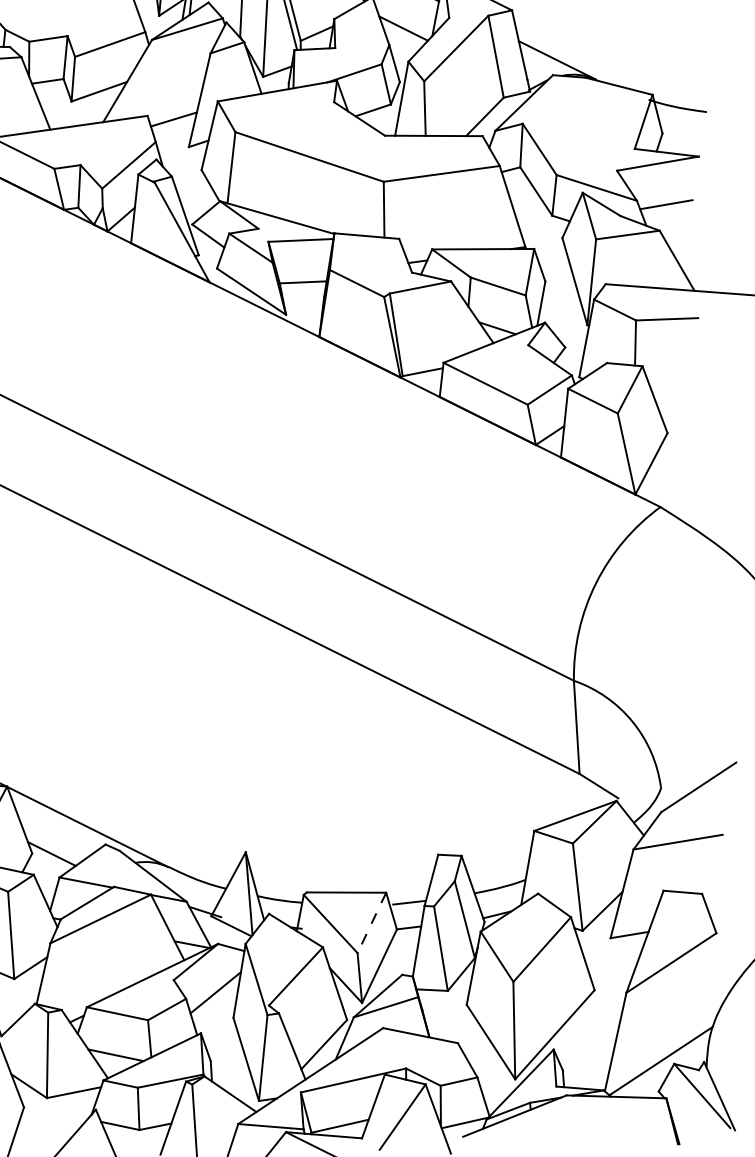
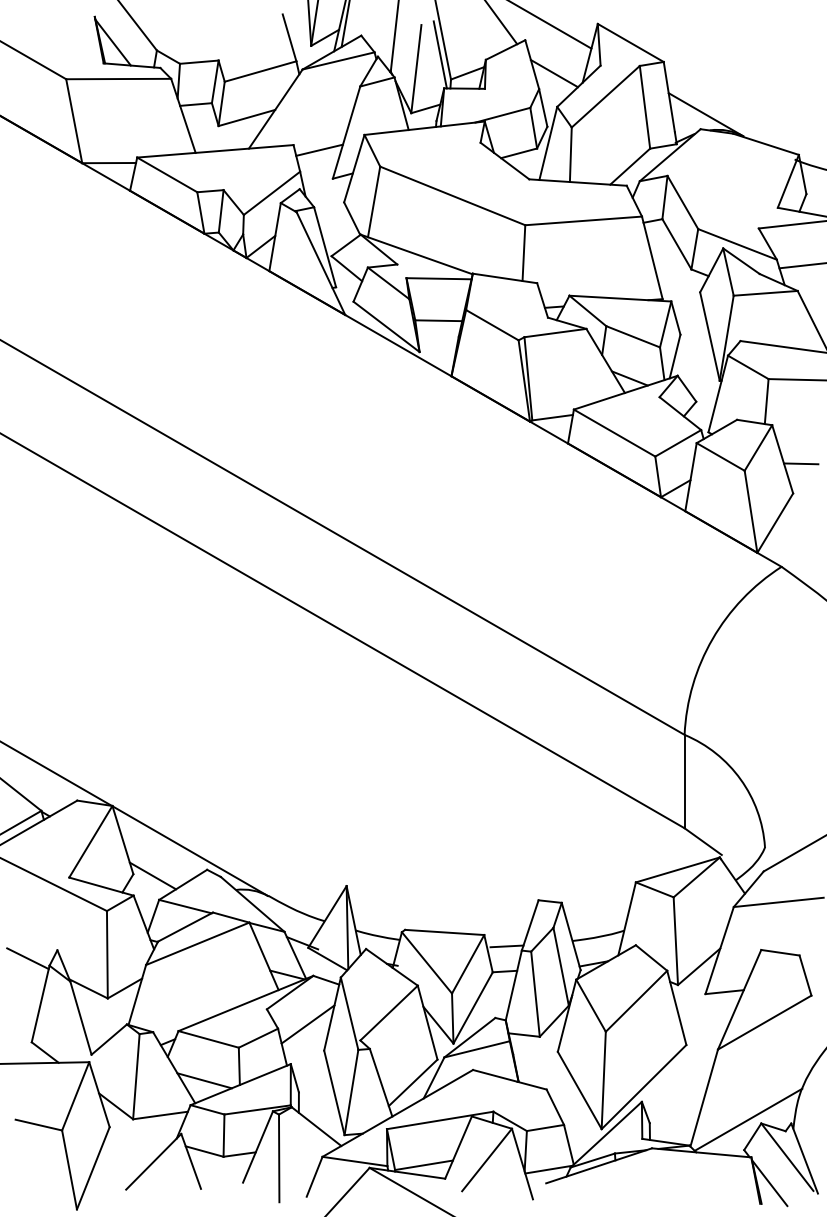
line: (673, 402) -> (800, 463), added
line: (371, 923) -> (467, 964), dashed -> solid
line: (686, 1123) -> (769, 1183), added

